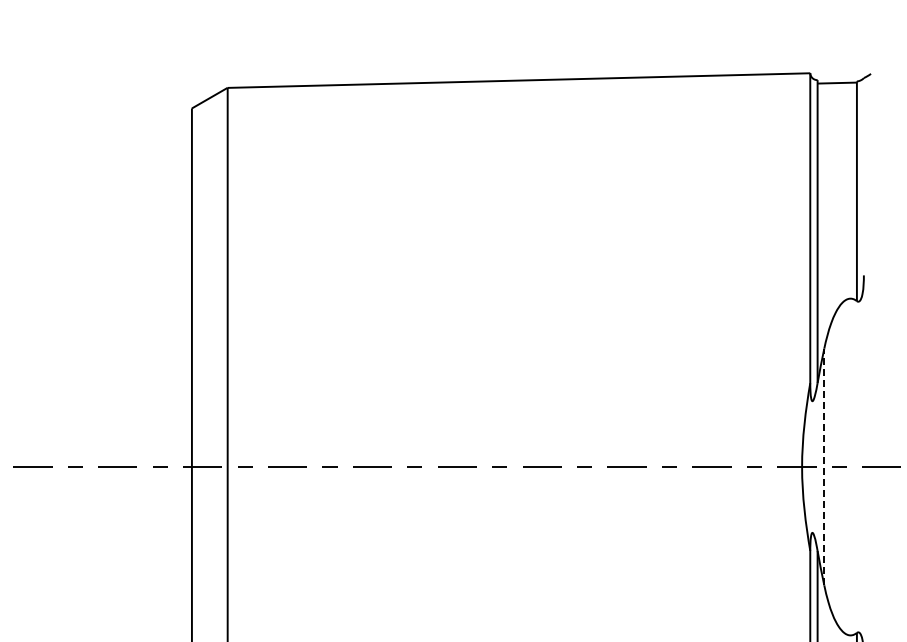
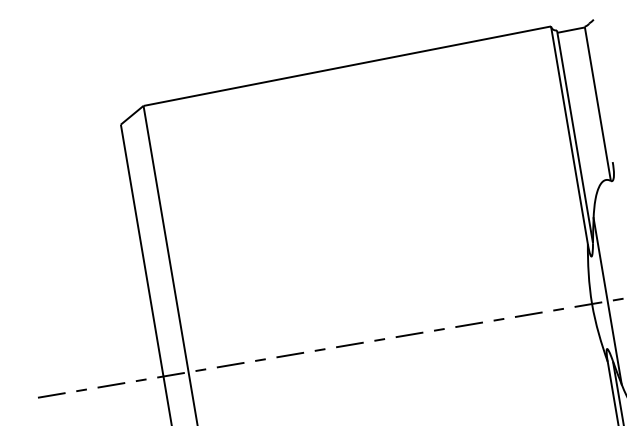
line: (824, 466) -> (607, 300), dashed -> solid

